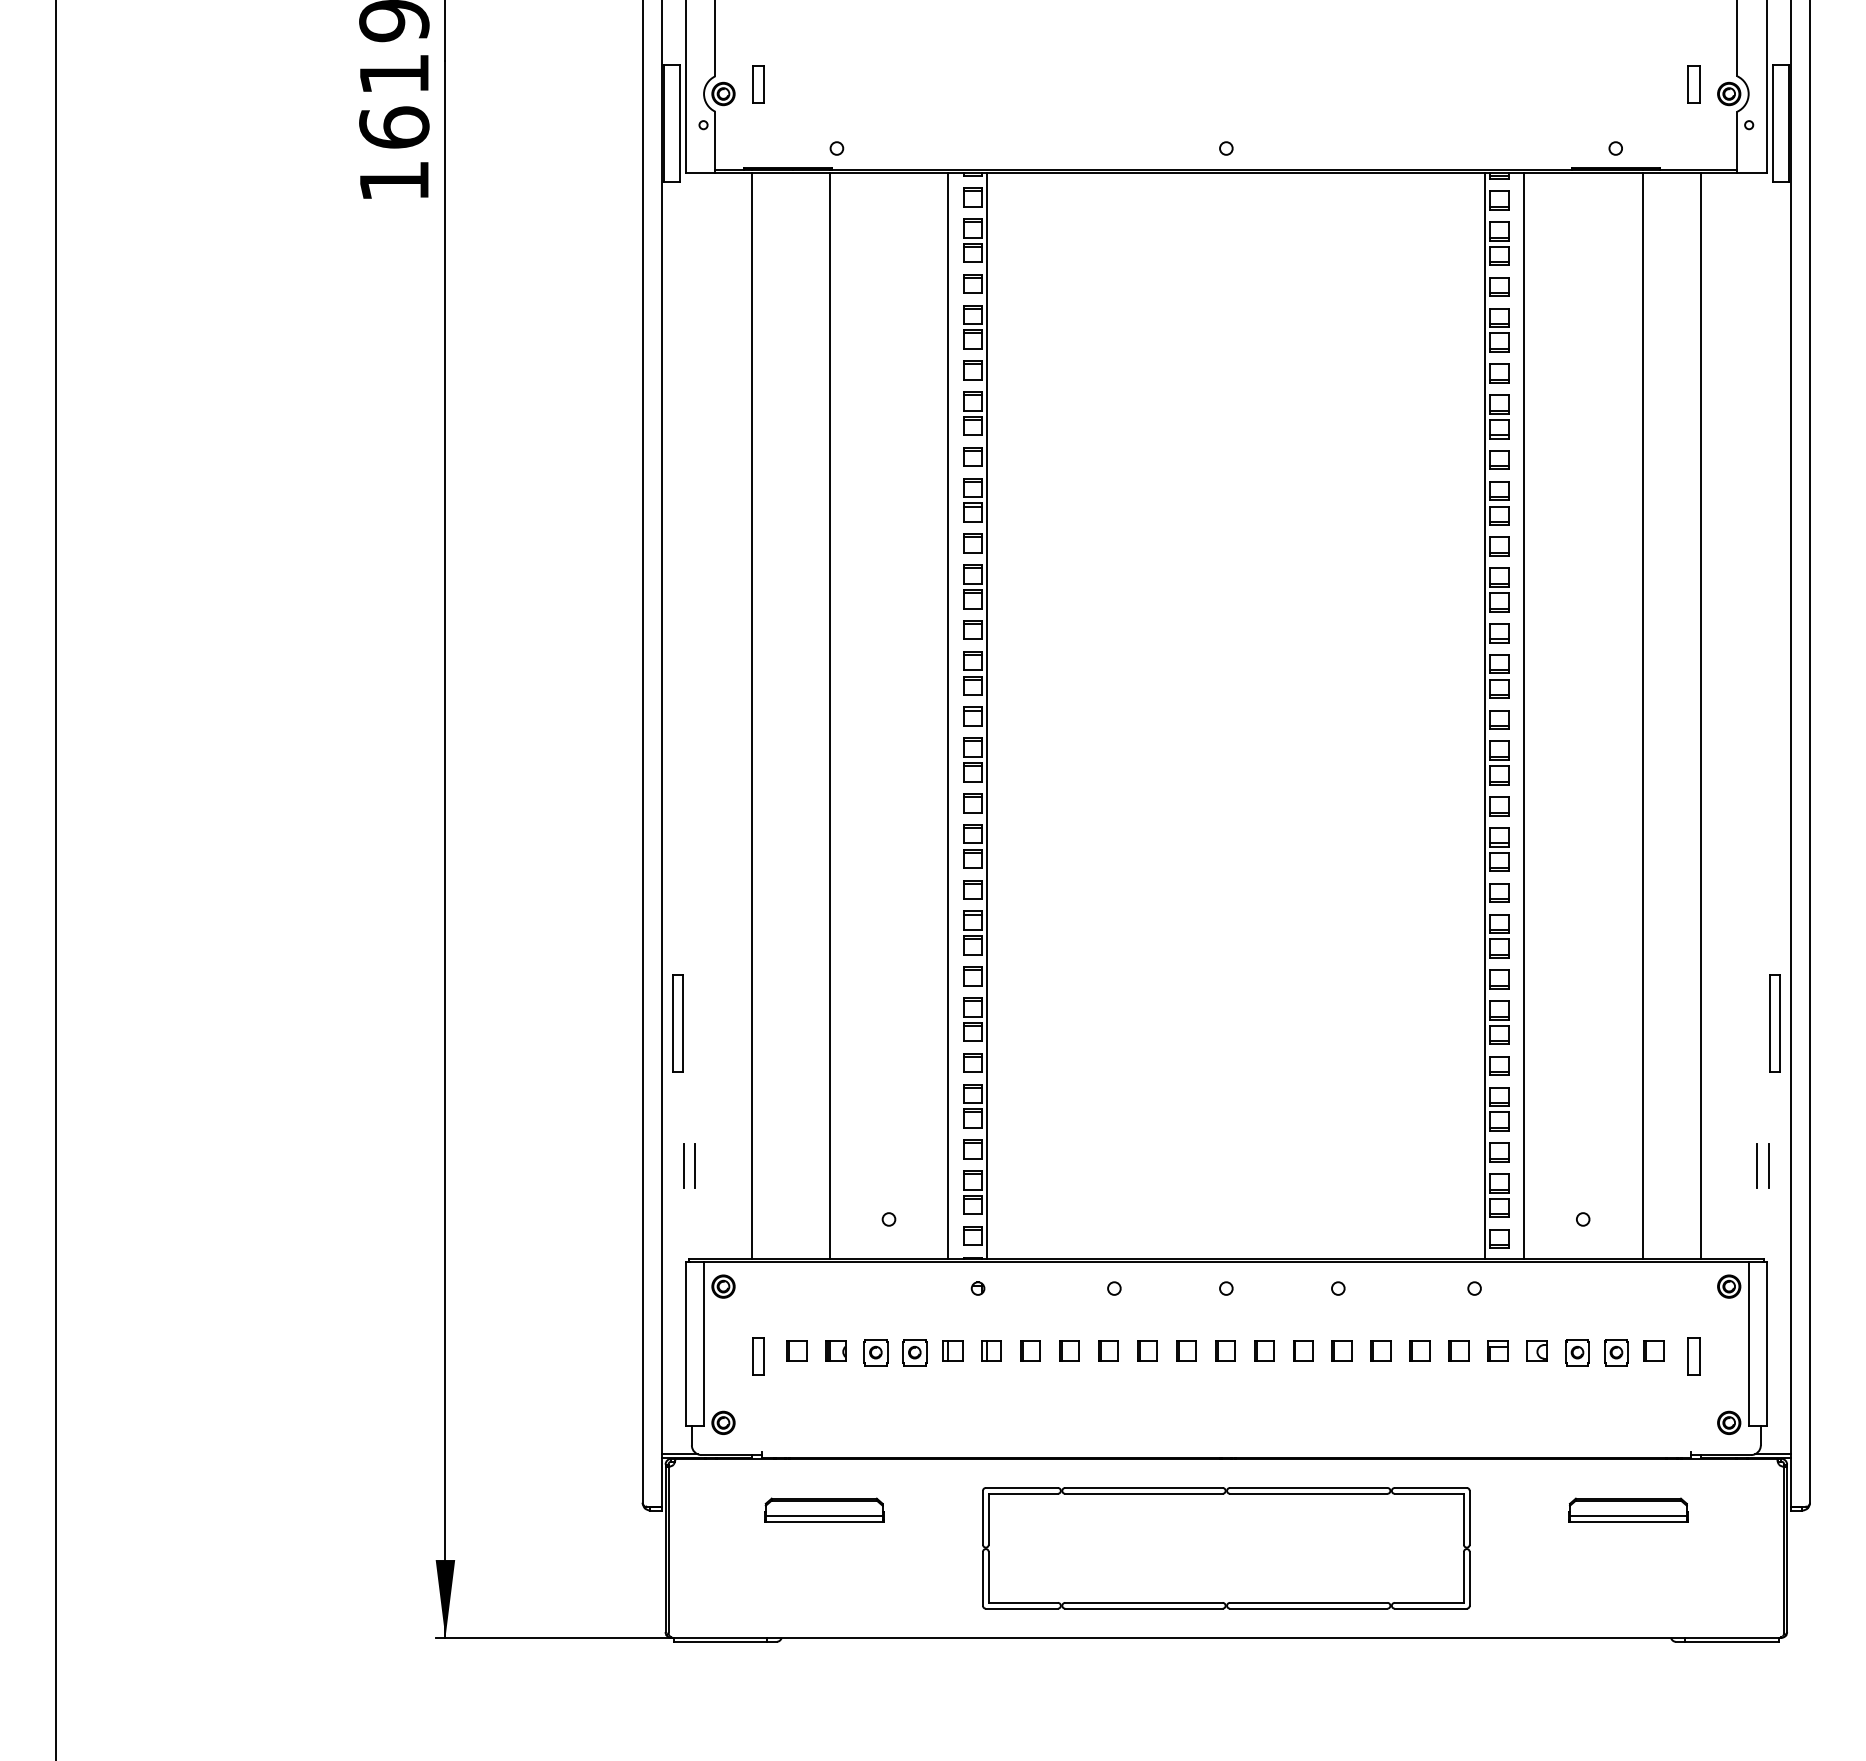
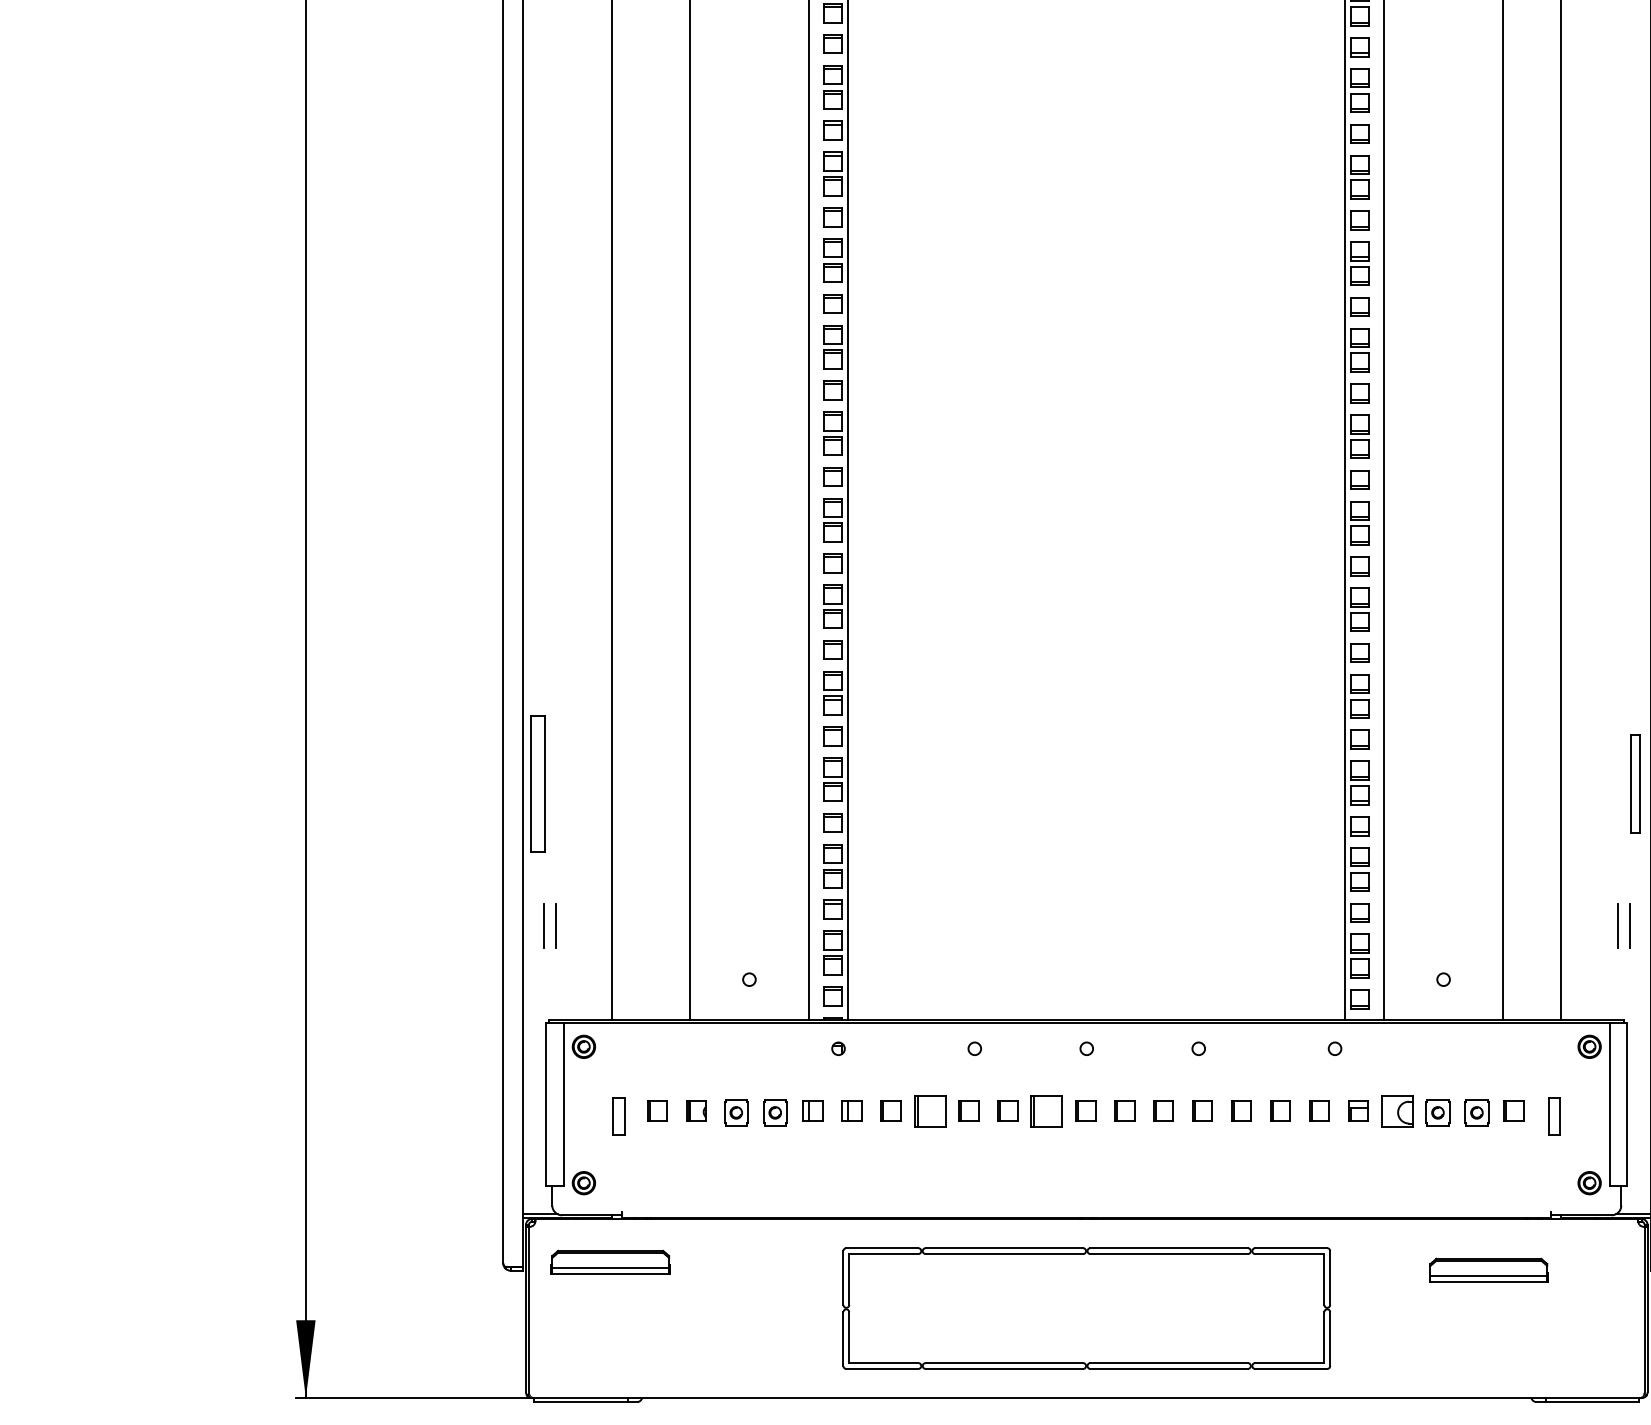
part: (677, 1023) -> (537, 783), size x1.4
part: (1069, 1350) -> (929, 1110), size x1.6
part: (1186, 1350) -> (1046, 1110), size x1.6
part: (1536, 1350) -> (1396, 1110), size x1.6
part: (824, 1509) -> (610, 1261), moved

